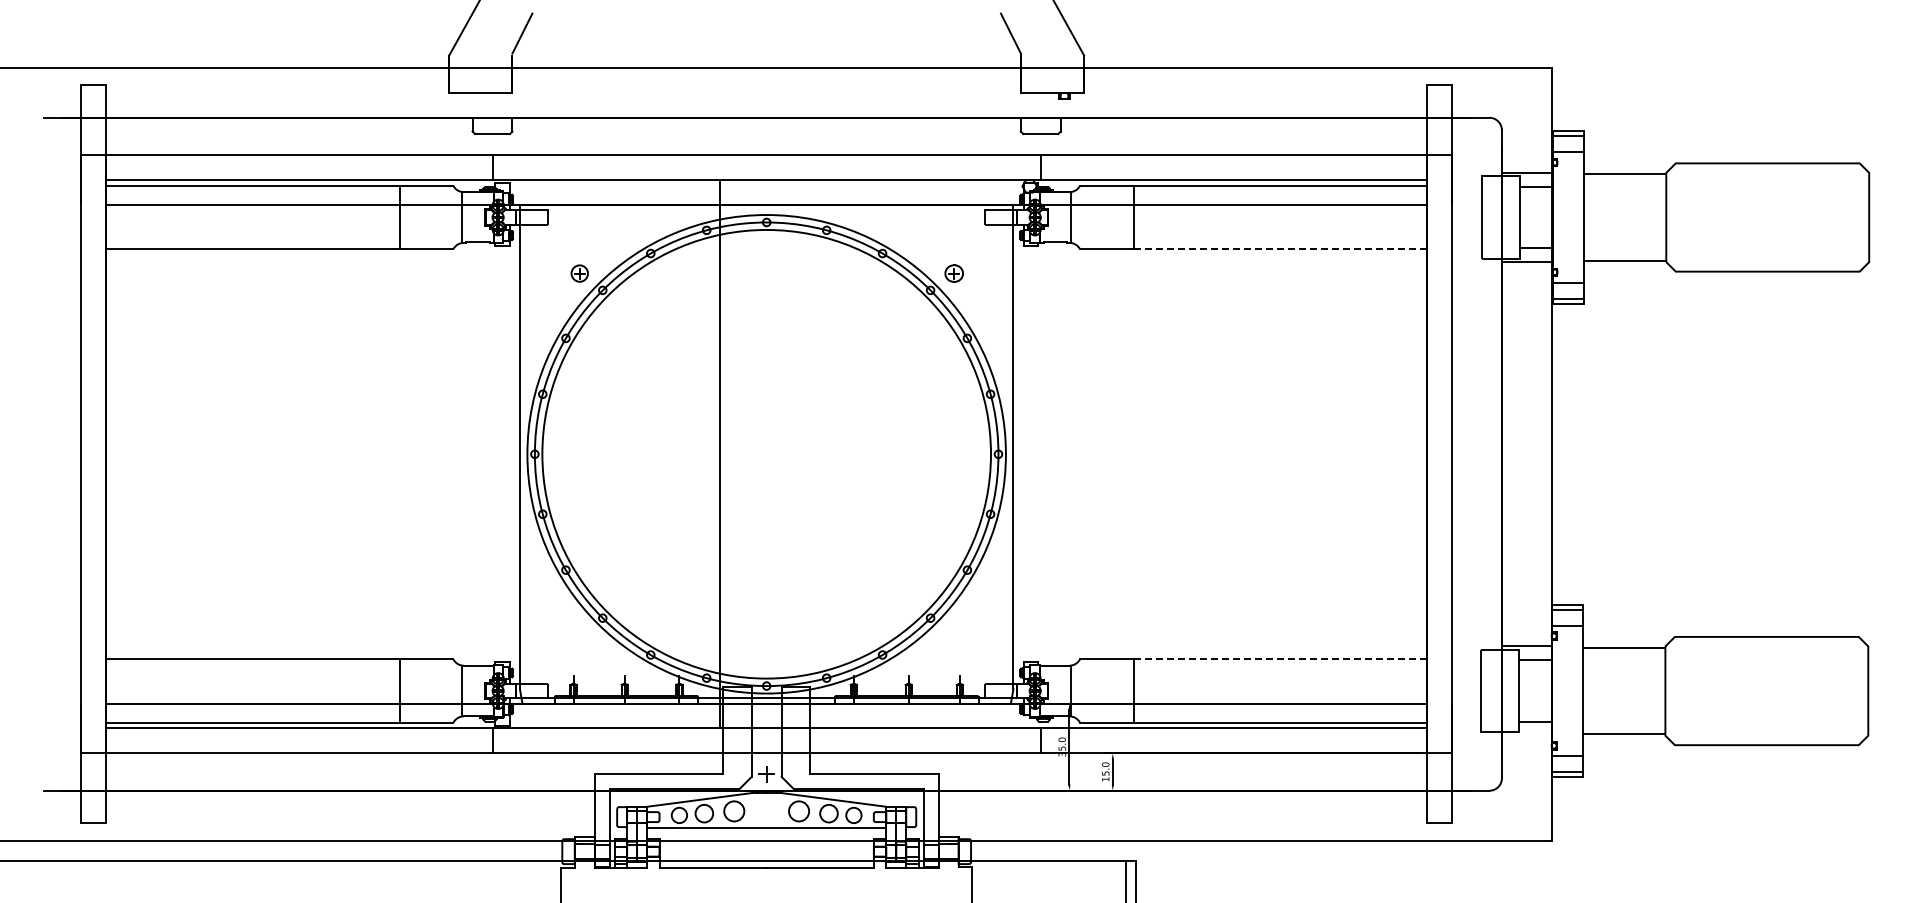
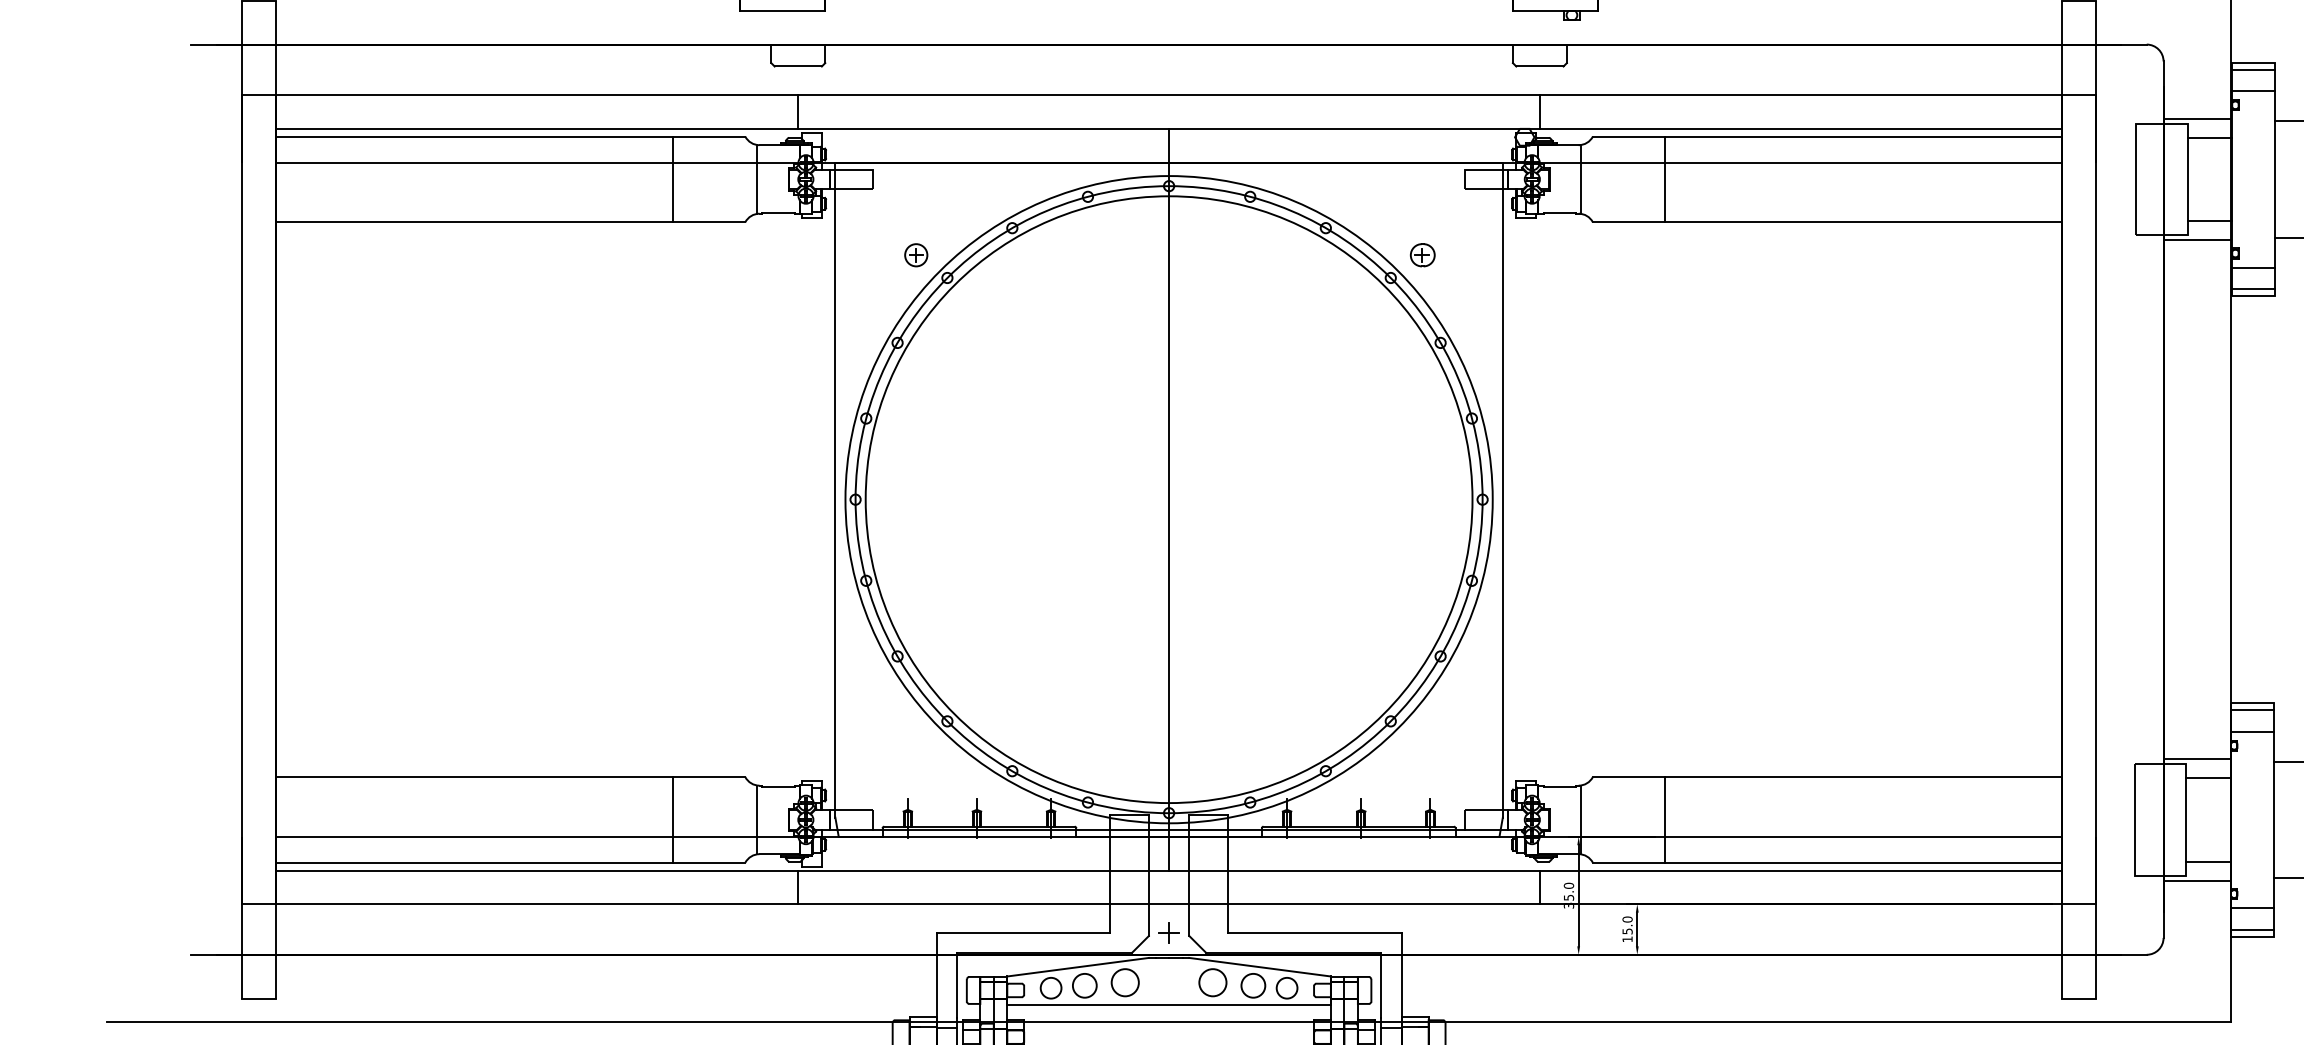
line: (1280, 249) -> (1864, 222), dashed -> solid
line: (719, 454) -> (1168, 499), moved
line: (1280, 659) -> (1864, 777), dashed -> solid
line: (1526, 735) -> (2196, 880), added

